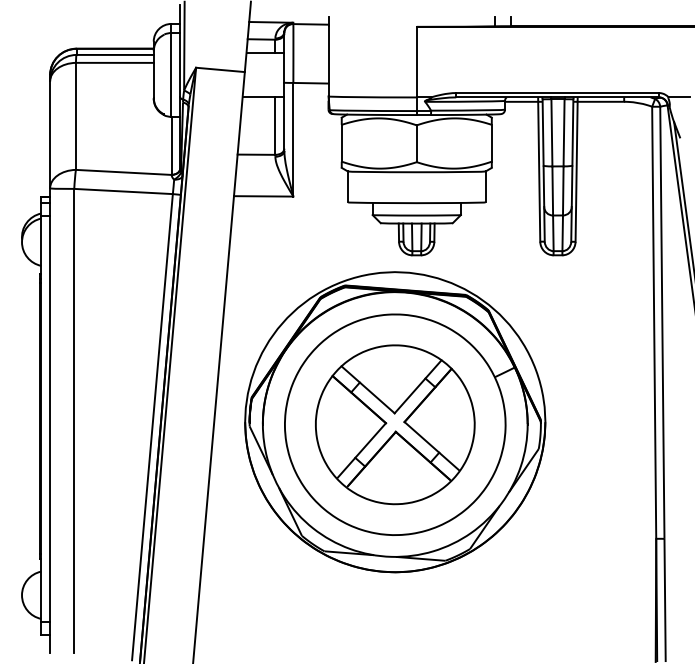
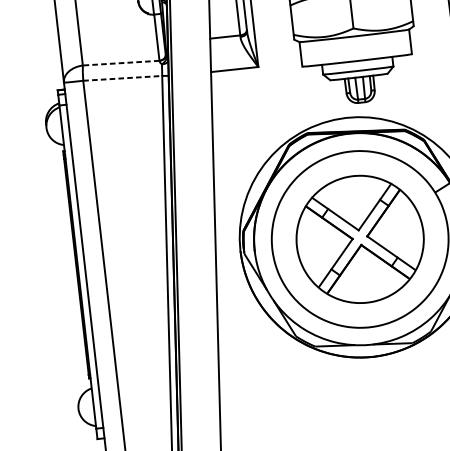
line: (123, 172) -> (120, 63), solid -> dashed
line: (124, 191) -> (123, 78), solid -> dashed

